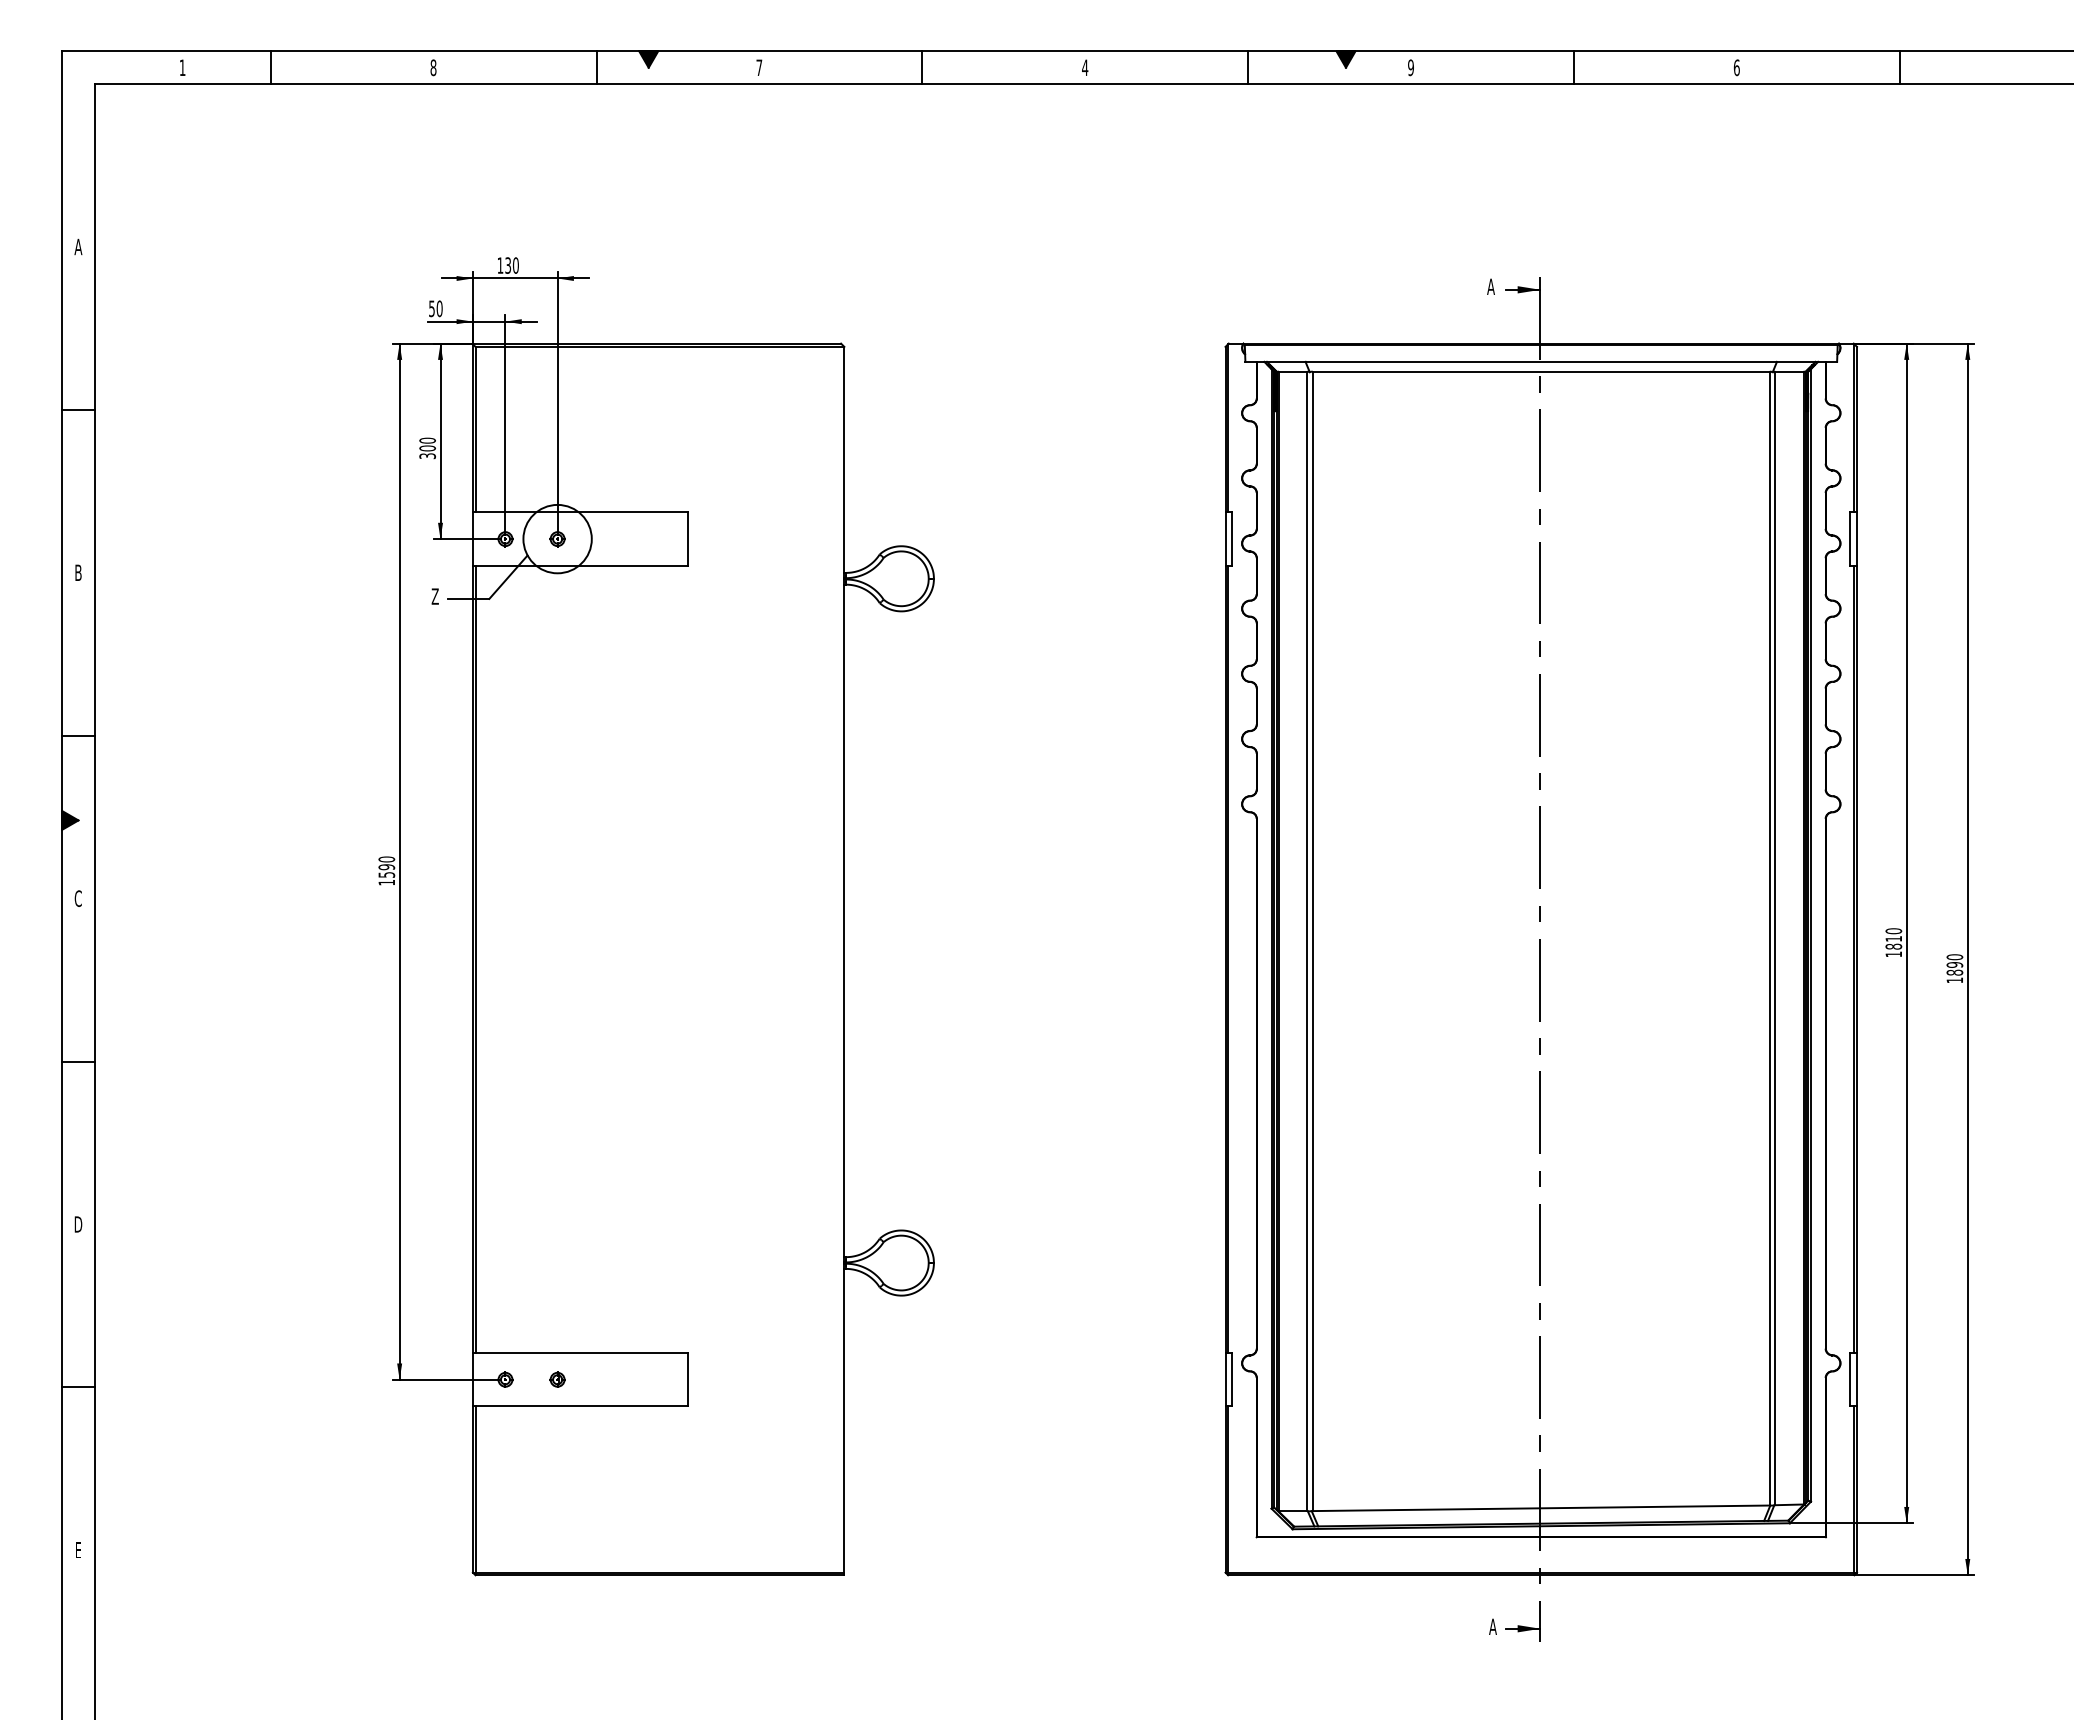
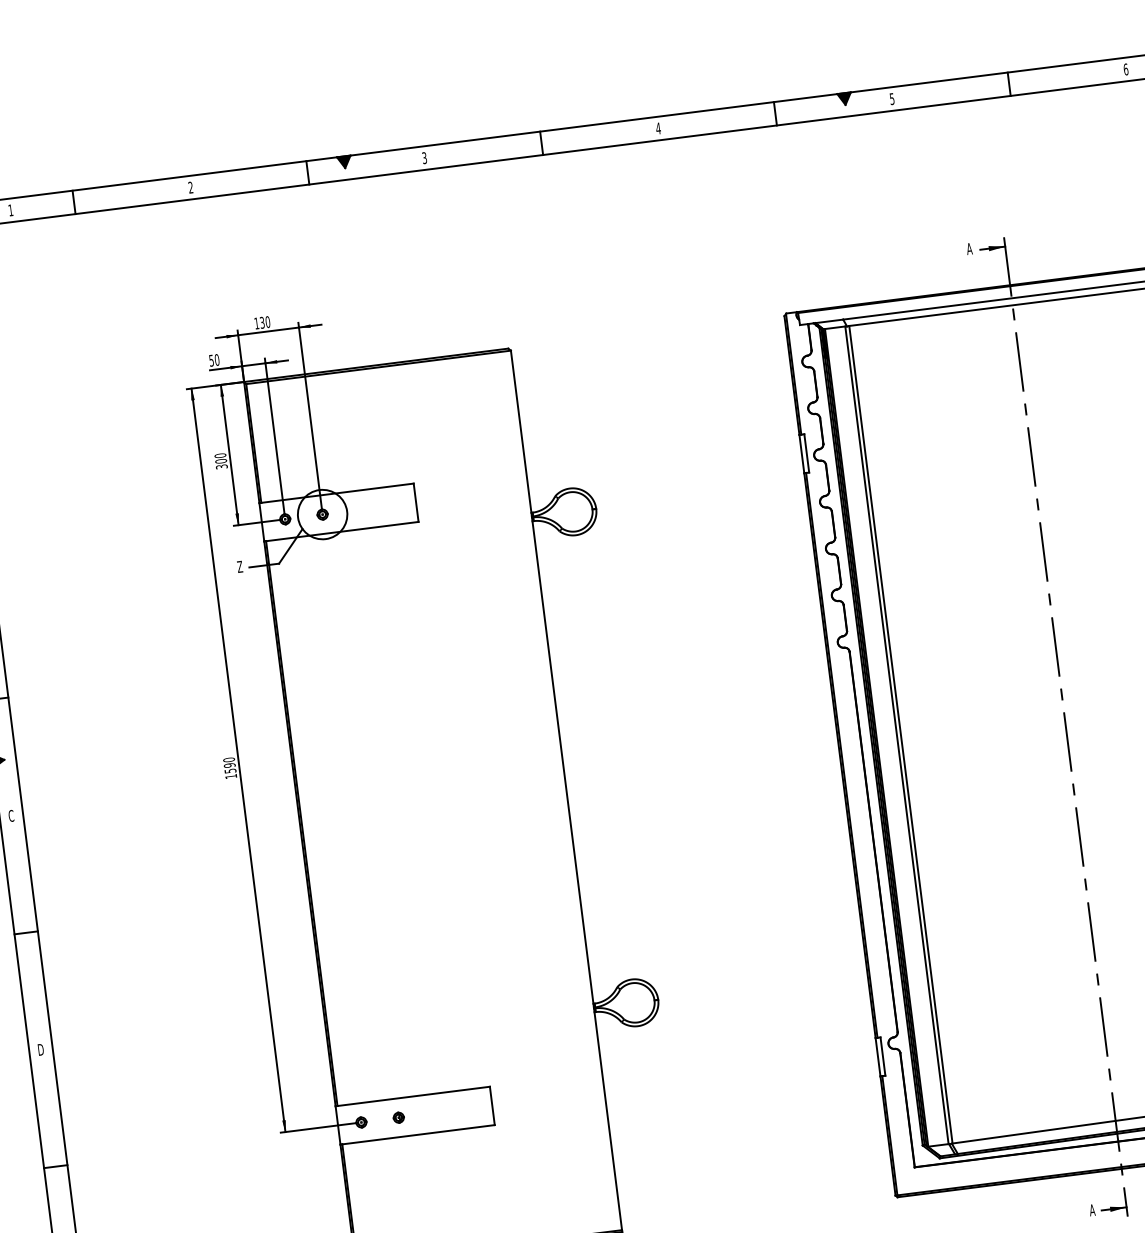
text: (433, 67) -> (190, 187), 8 -> 2
text: (759, 67) -> (424, 157), 7 -> 3
text: (1410, 67) -> (891, 98), 9 -> 5

